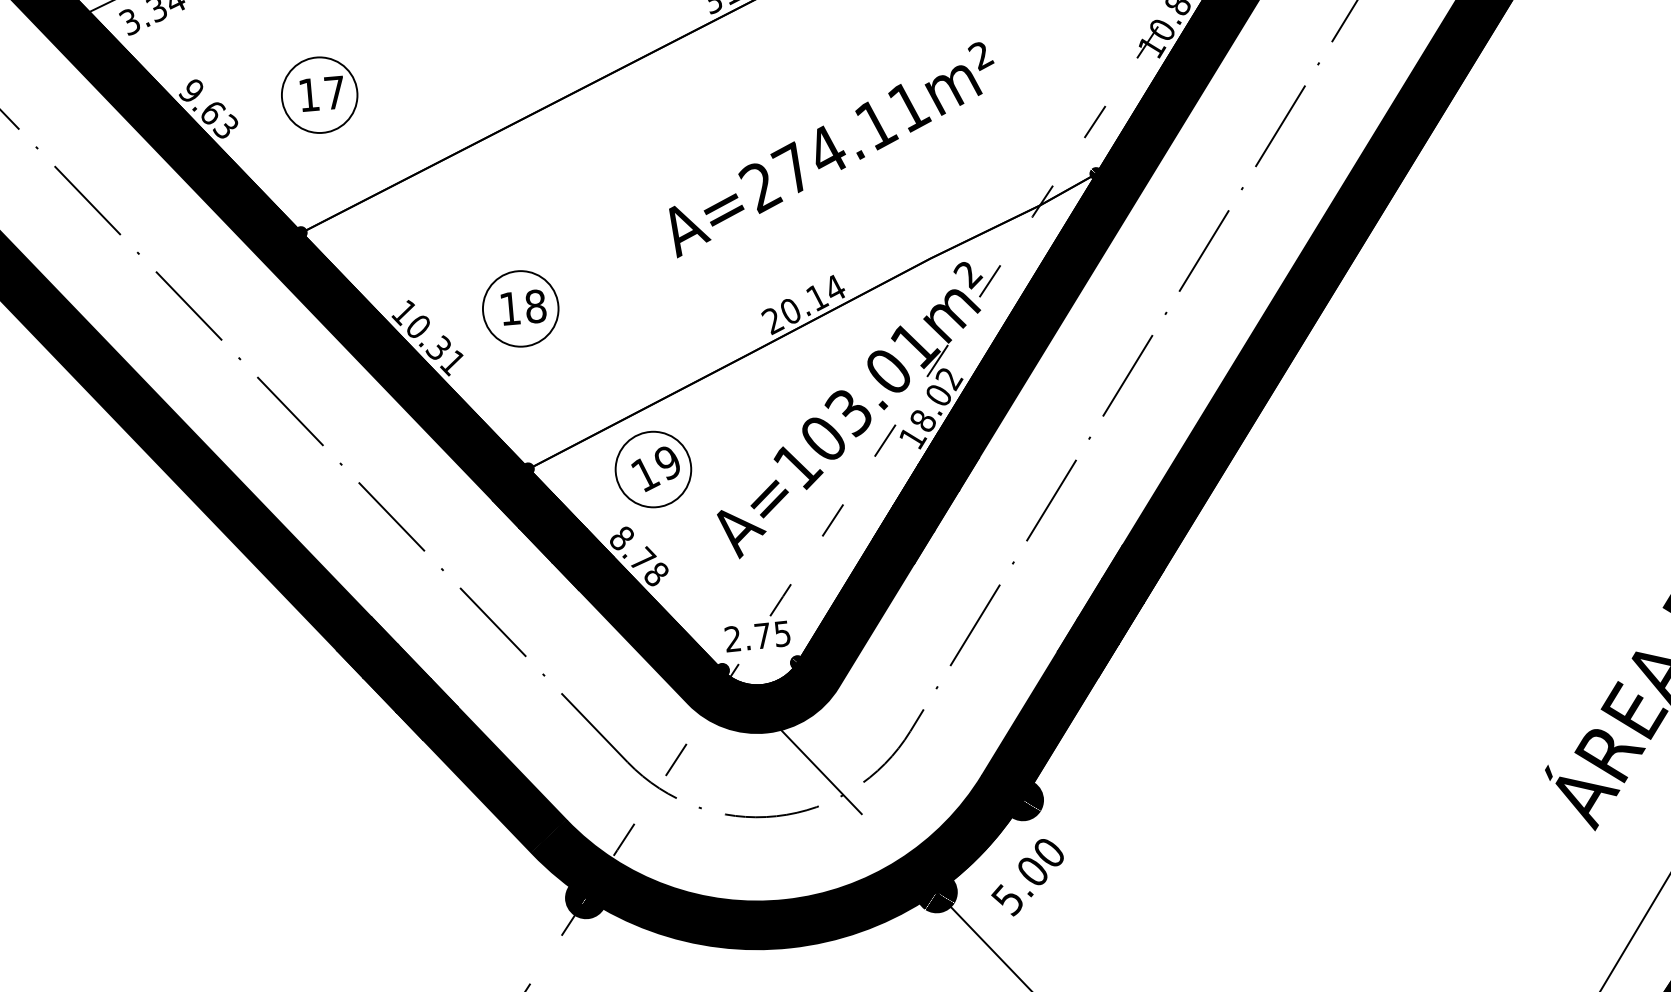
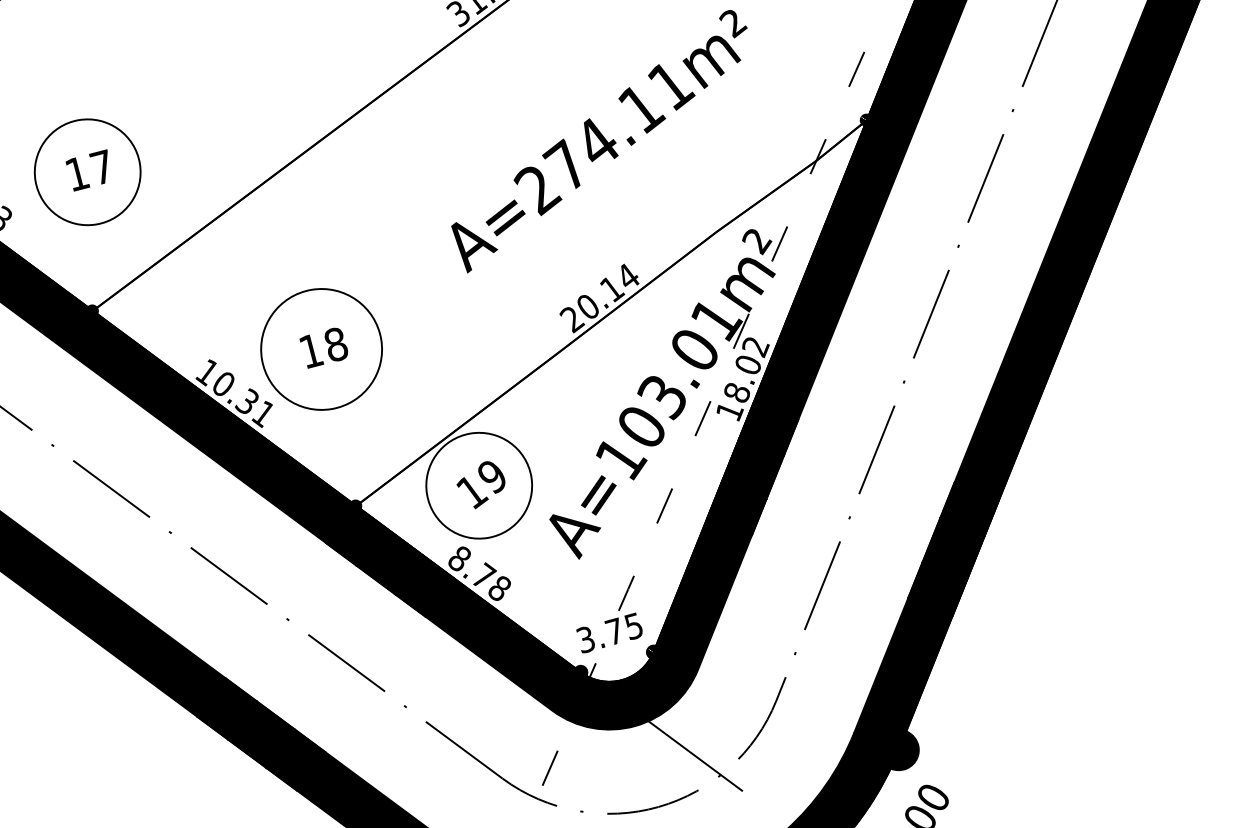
circle: (319, 95) -> (87, 172), size x1.4
circle: (520, 308) -> (321, 349), size x1.6
circle: (653, 469) -> (479, 485), size x1.4
text: (732, 639) -> (585, 640), 2.75 -> 3.75

